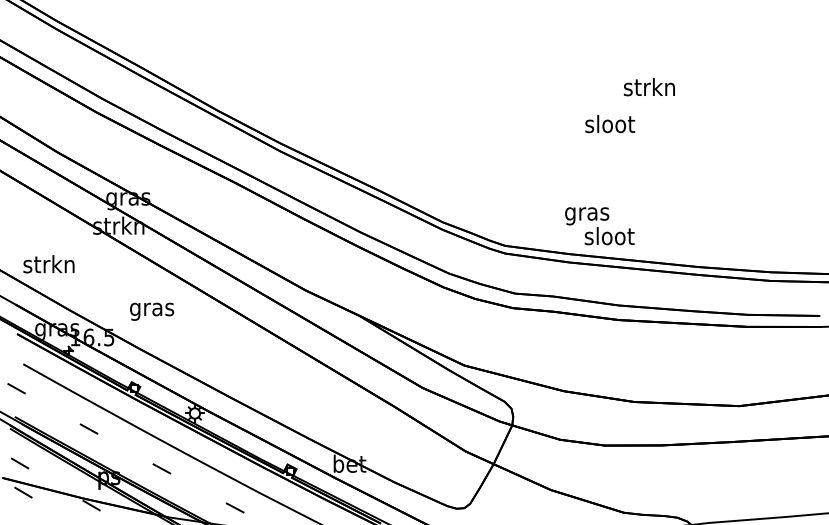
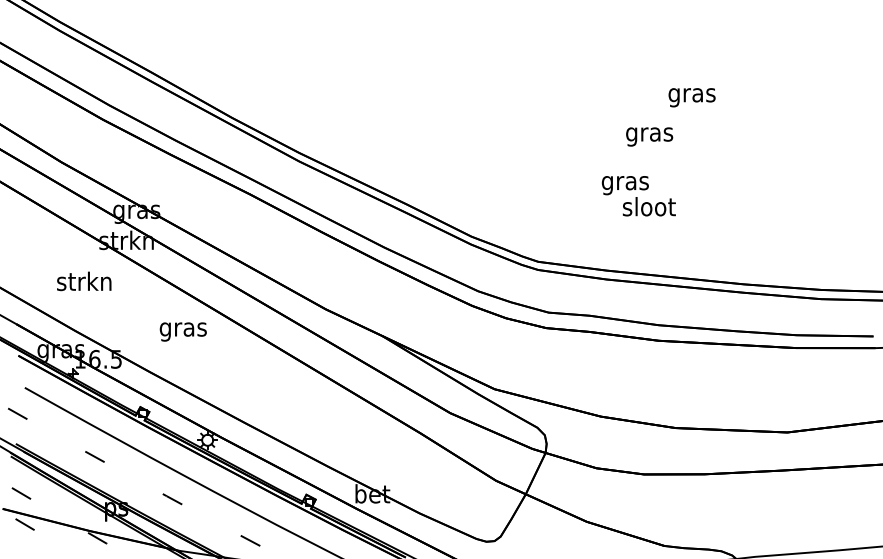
text: (648, 89) -> (690, 95), strkn -> gras
text: (610, 125) -> (650, 133), sloot -> gras
text: (599, 226) -> (638, 196), moved
text: (48, 264) -> (83, 281), moved
text: (152, 311) -> (183, 331), moved

